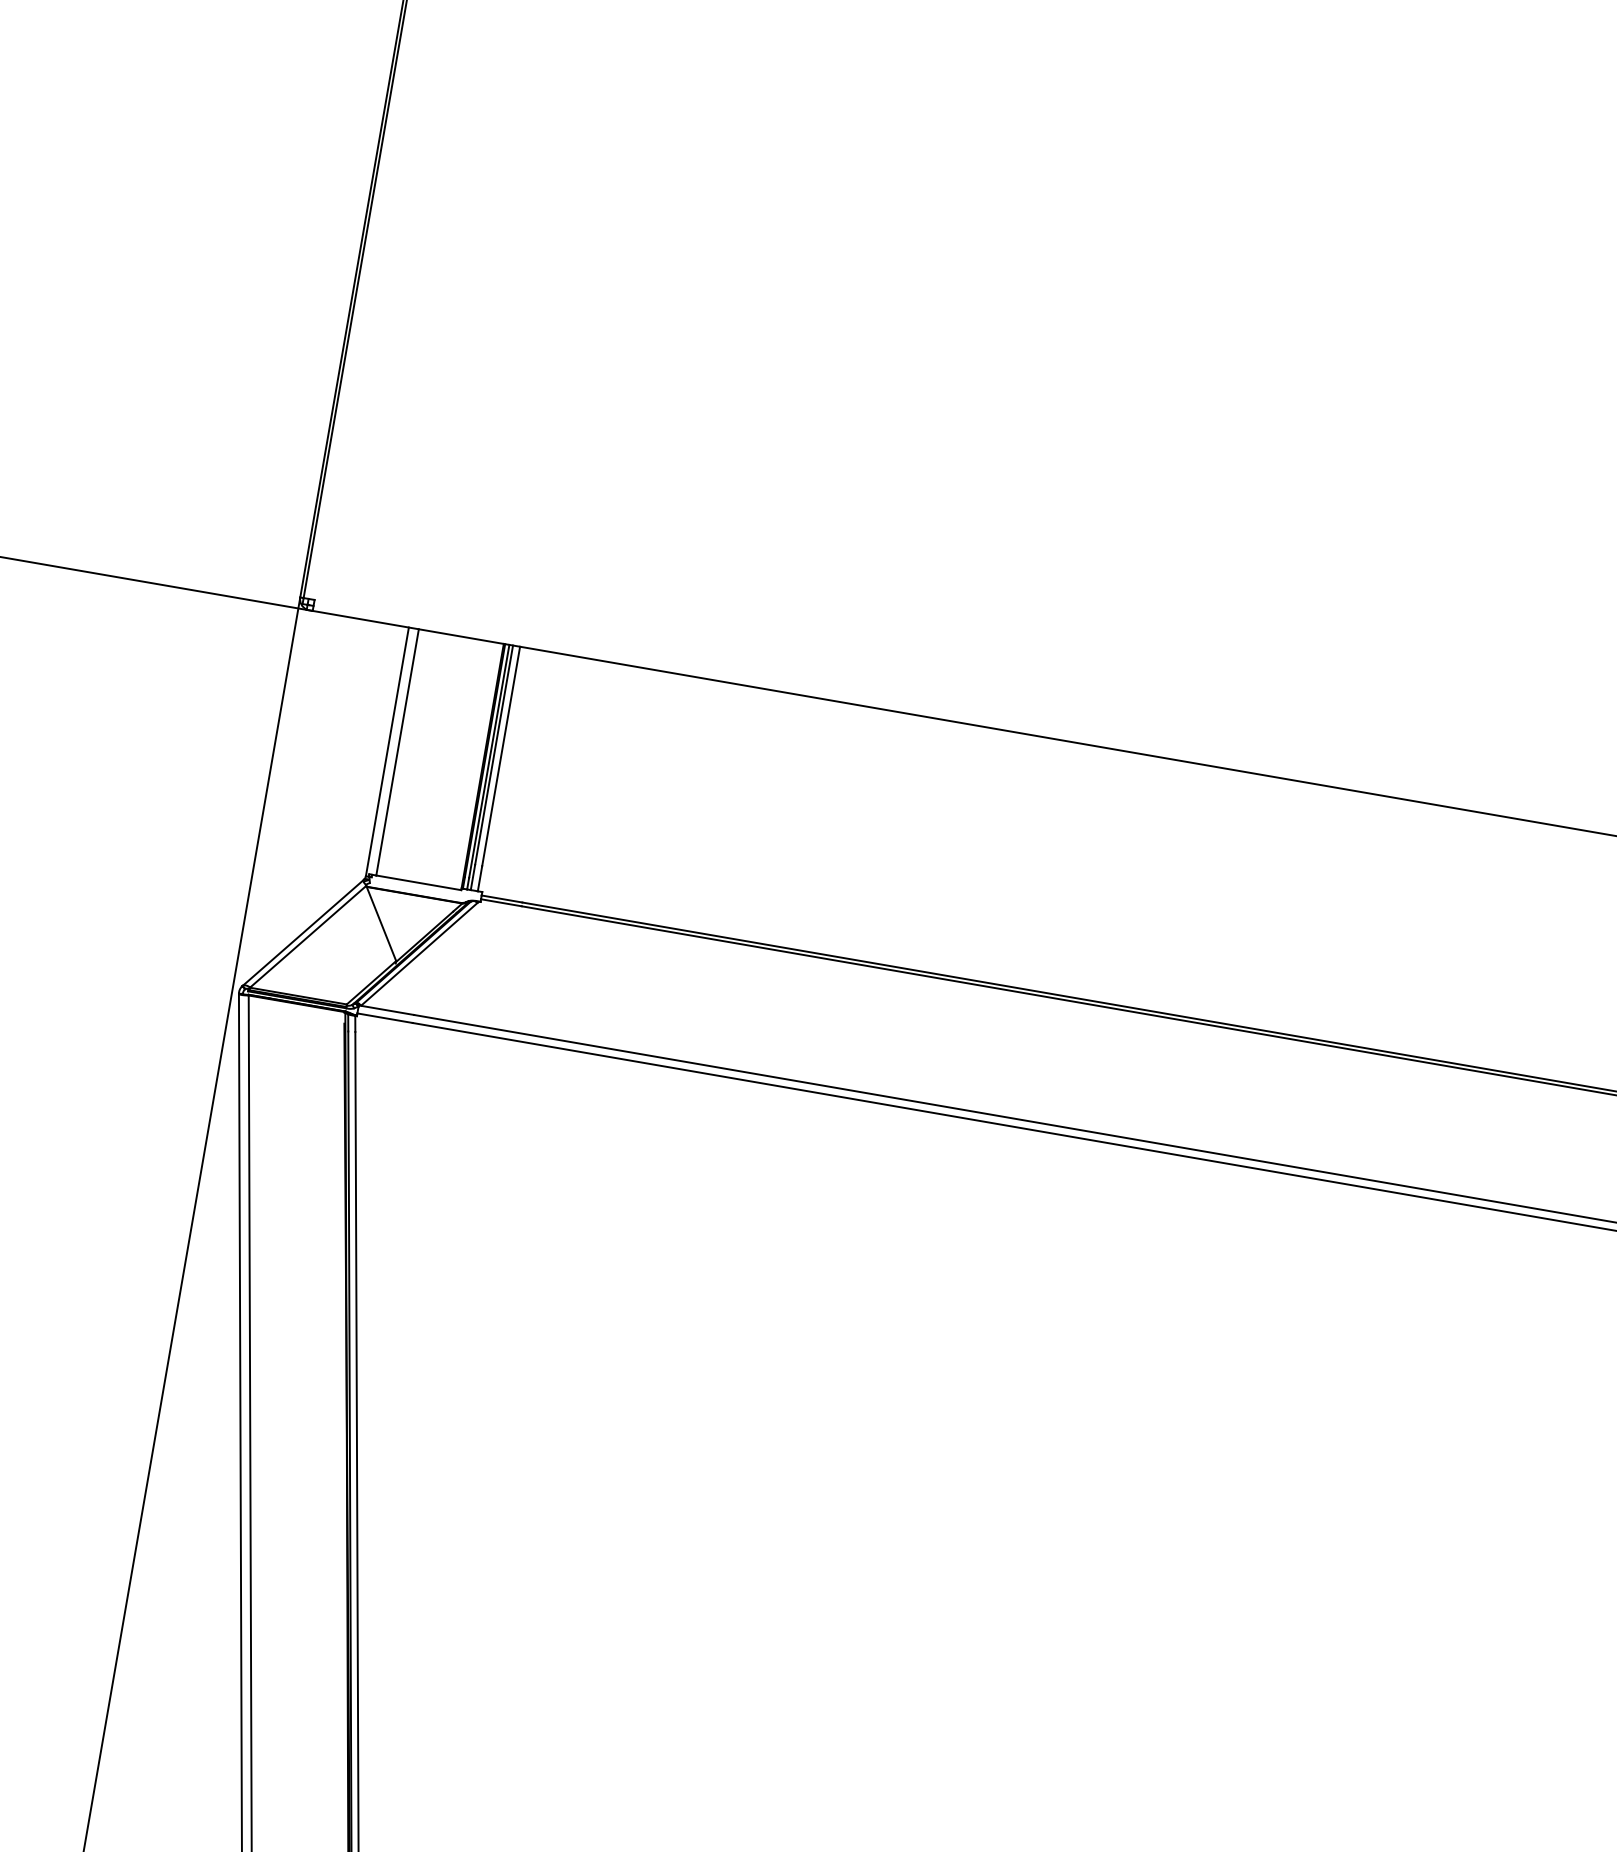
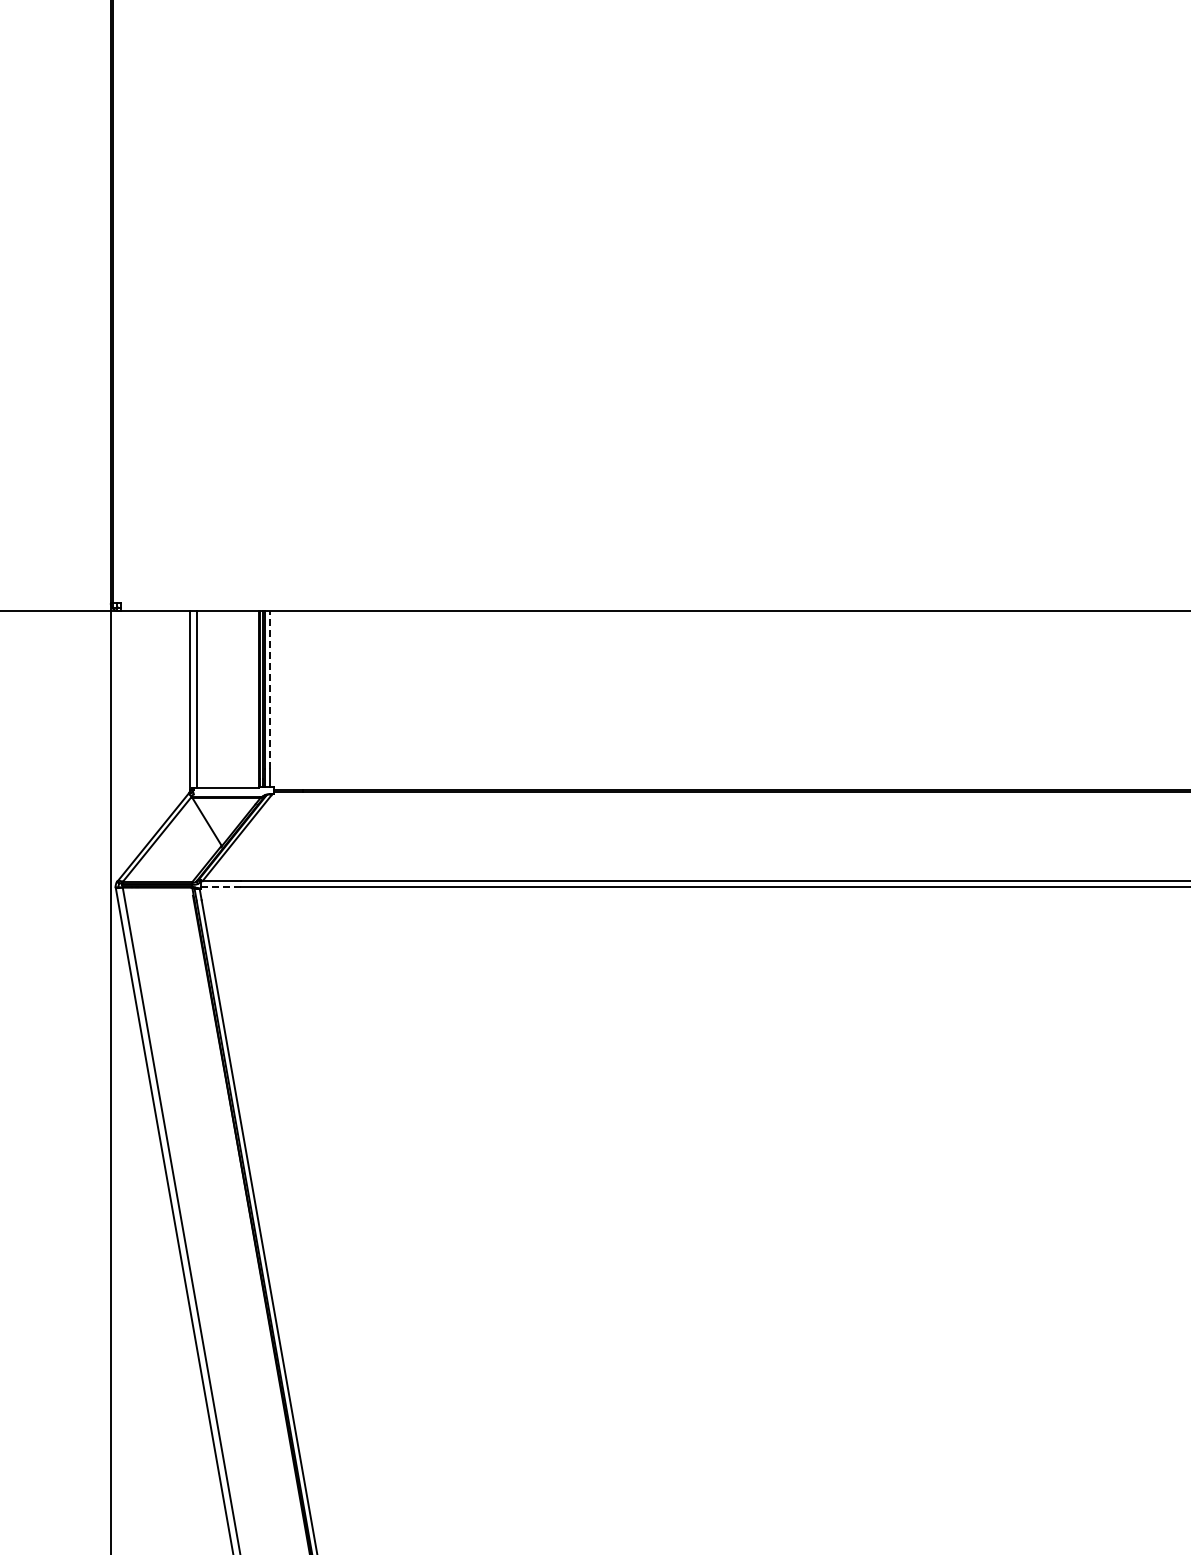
line: (501, 757) -> (270, 690), solid -> dashed
line: (384, 1018) -> (220, 887), solid -> dashed

